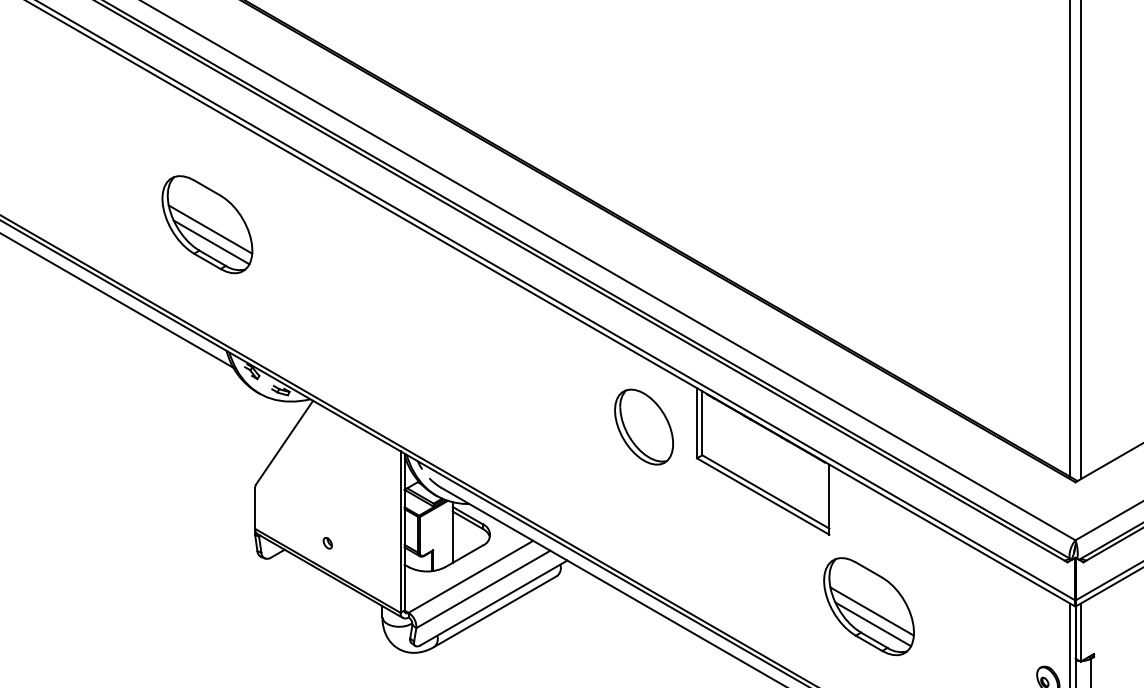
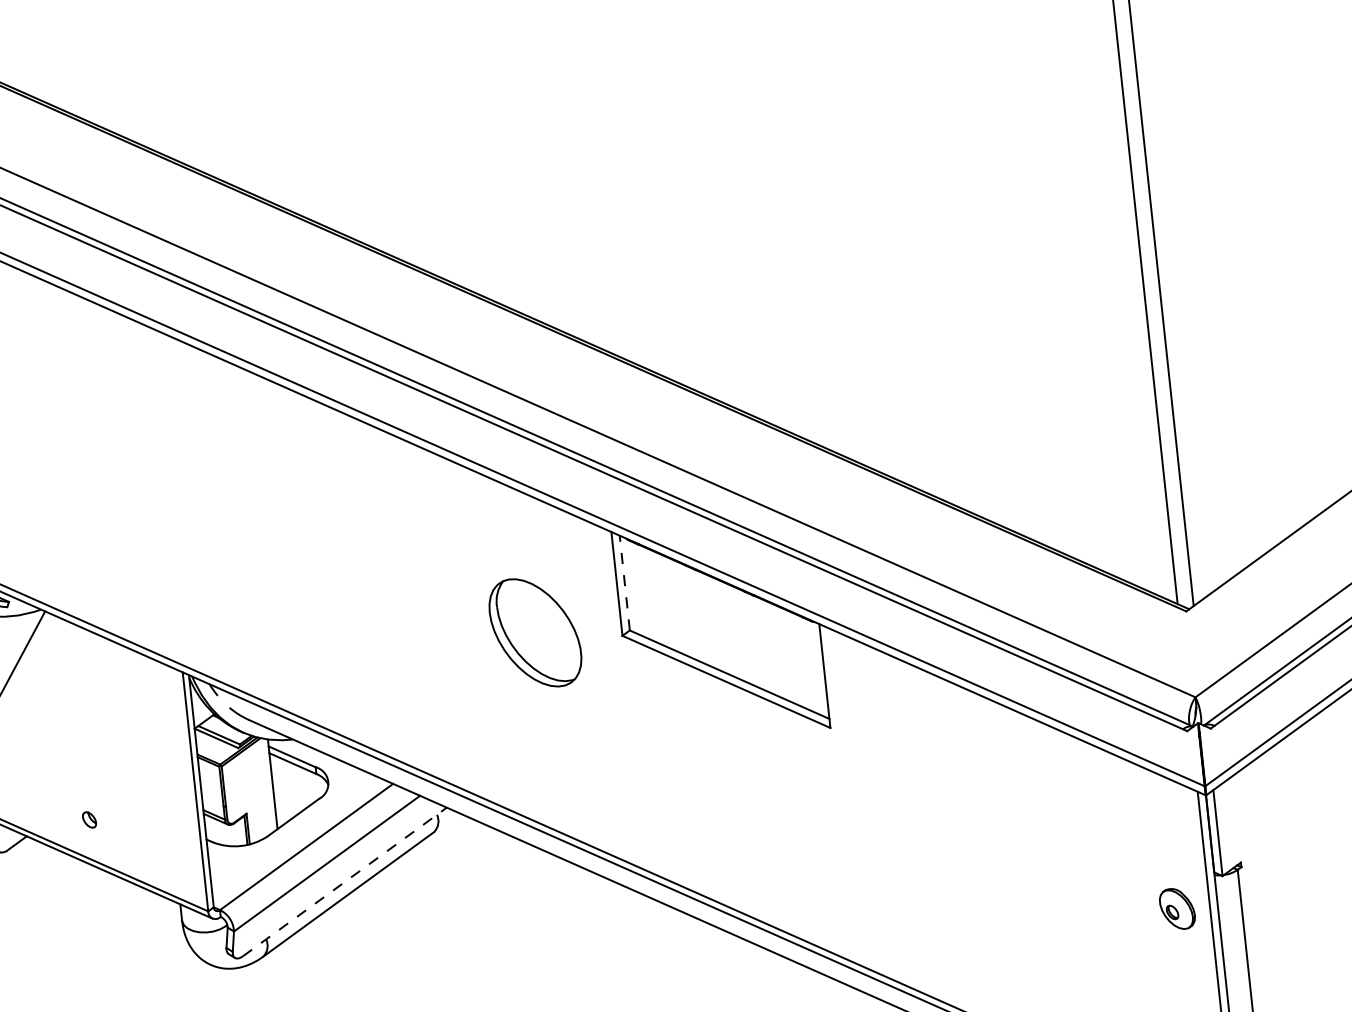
line: (702, 422) -> (624, 581), solid -> dashed
part: (643, 426) -> (534, 632), moved
line: (494, 602) -> (345, 881), solid -> dashed
part: (868, 606) -> (899, 827), removed

